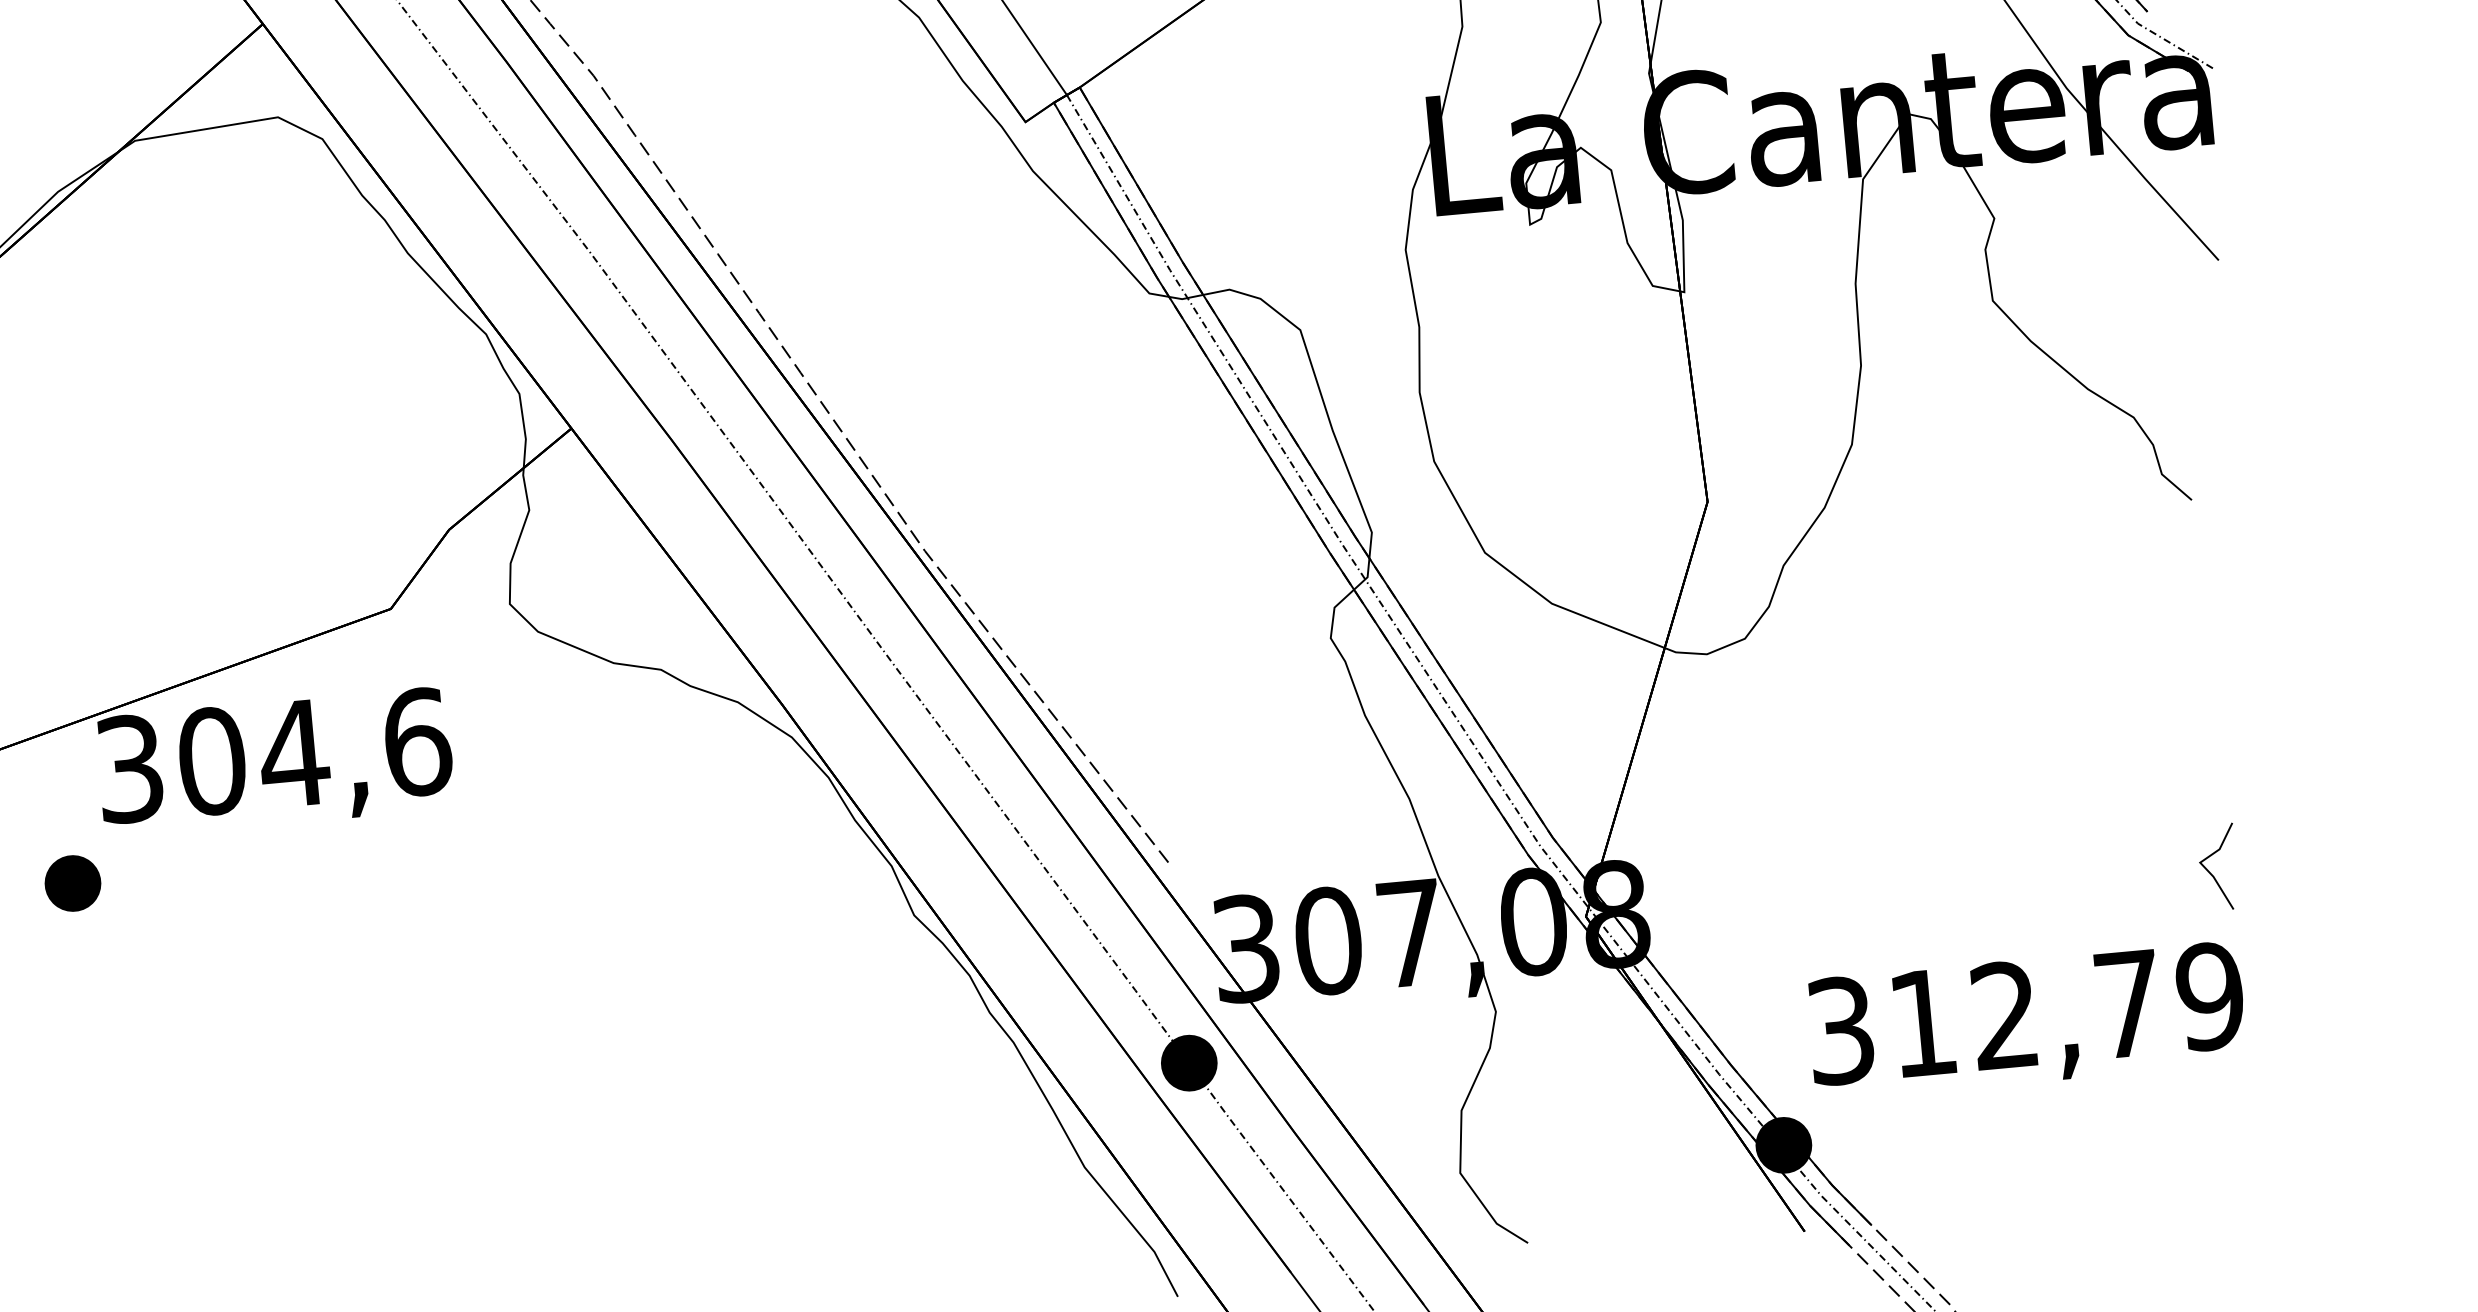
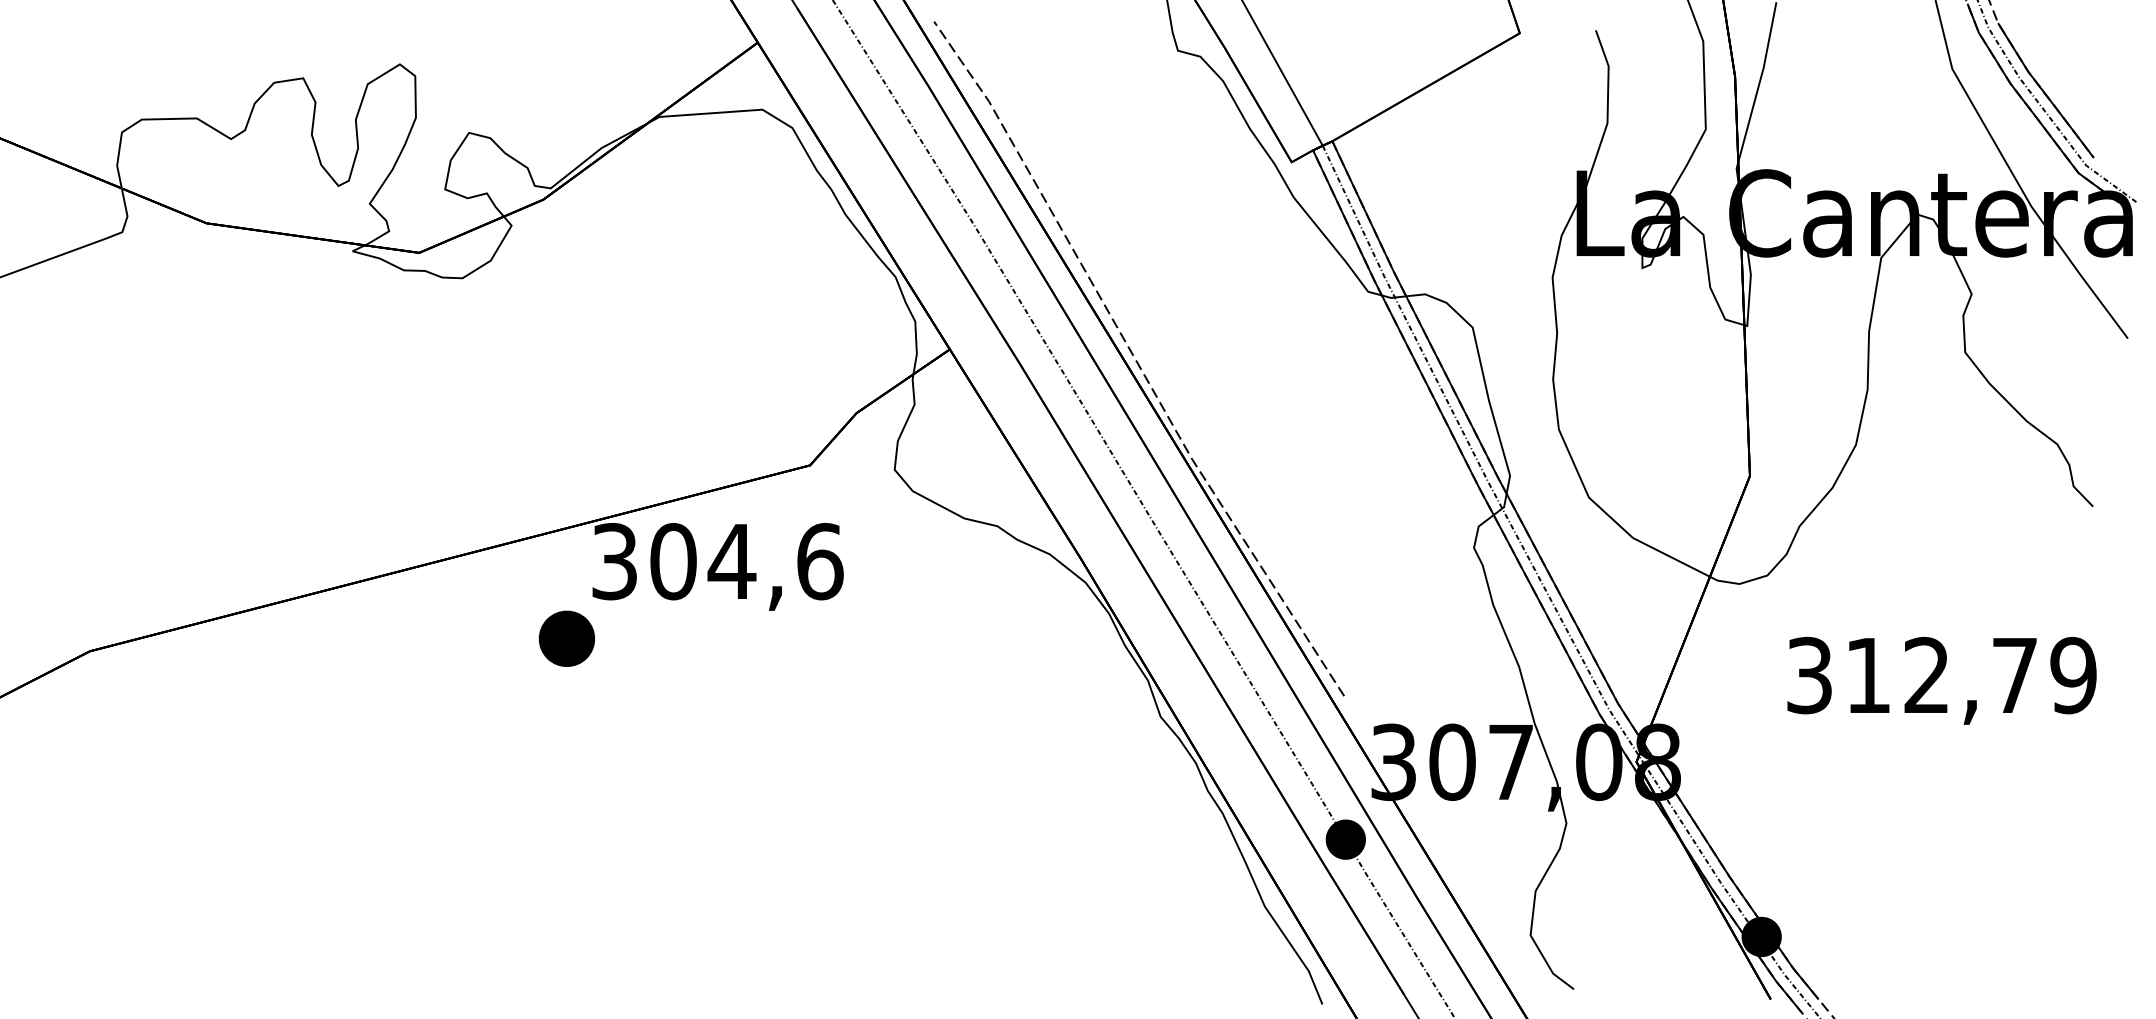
line: (2211, 872) -> (2082, 771), removed
part: (72, 884) -> (566, 639), size x1.4
text: (2026, 1020) -> (1941, 680), moved

